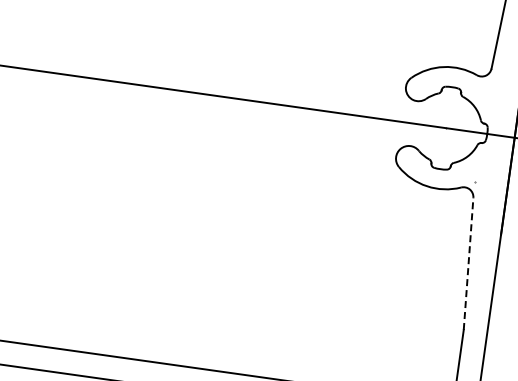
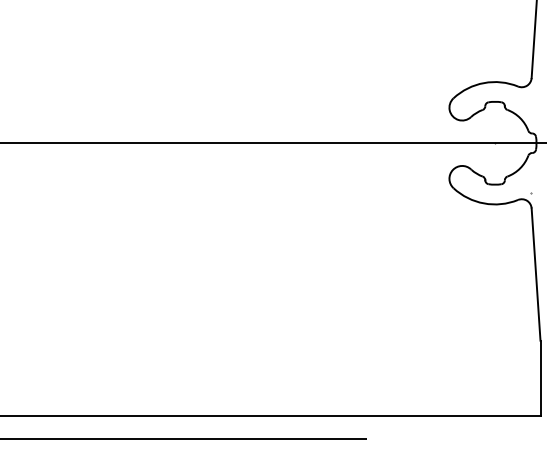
line: (469, 263) -> (536, 274), dashed -> solid

